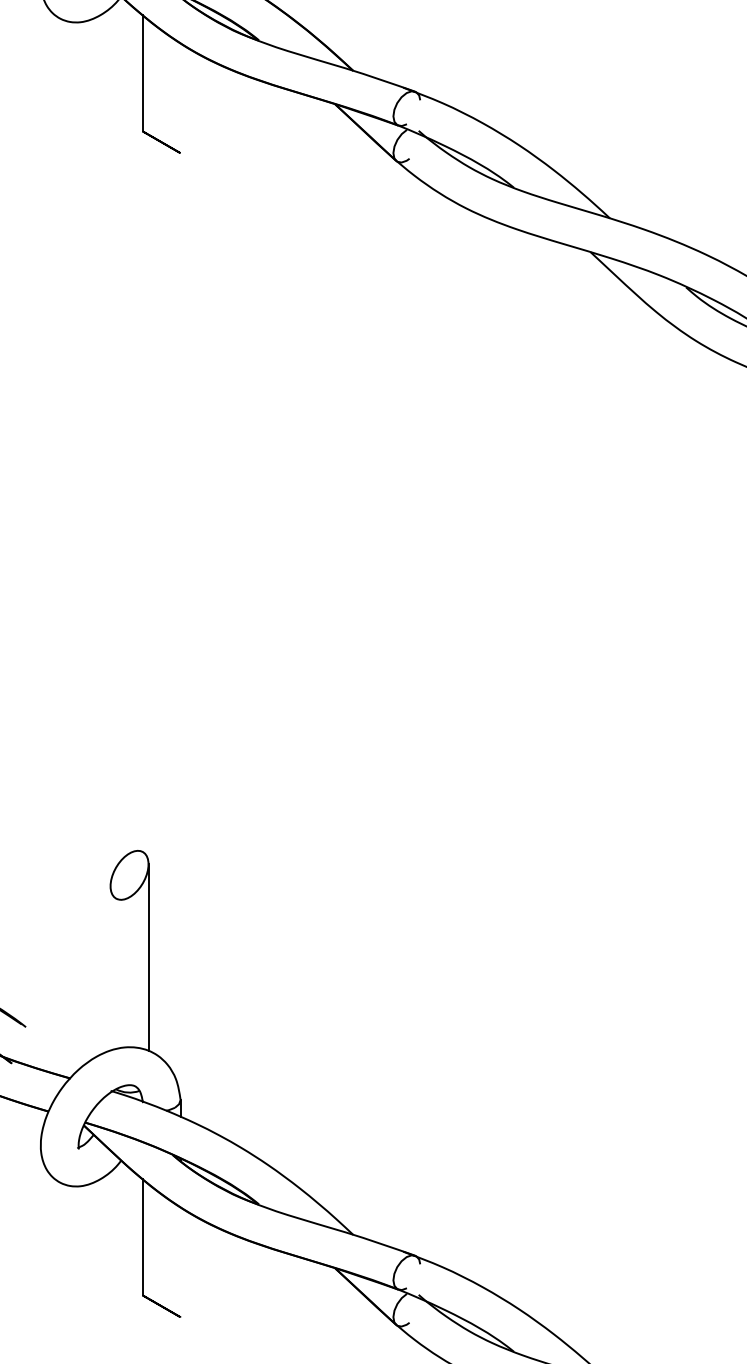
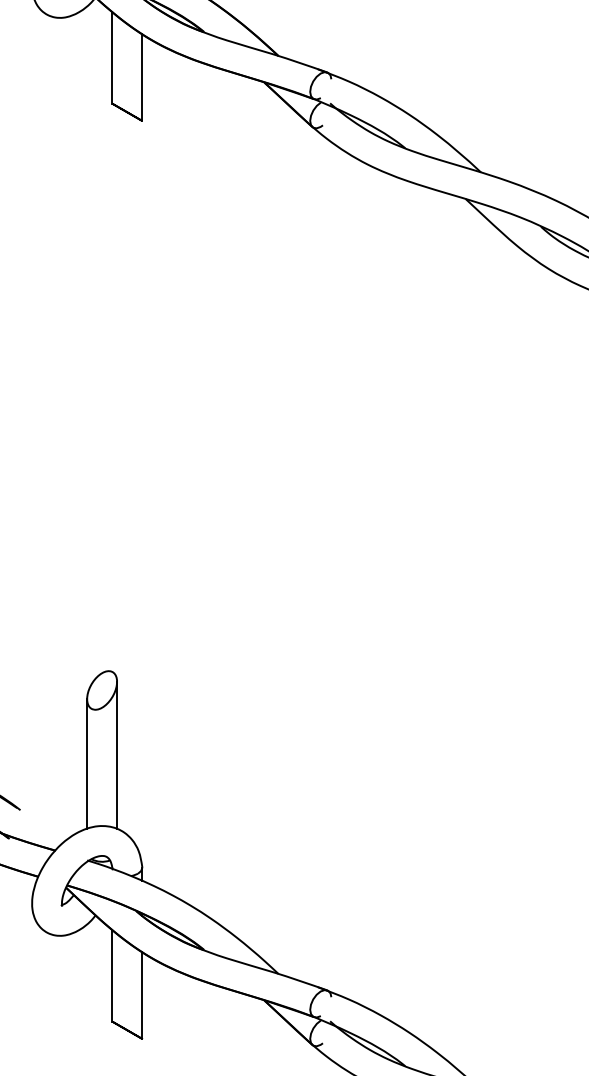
line: (180, 97) -> (142, 77), added
line: (110, 968) -> (87, 763), added
line: (180, 1261) -> (142, 994), added

